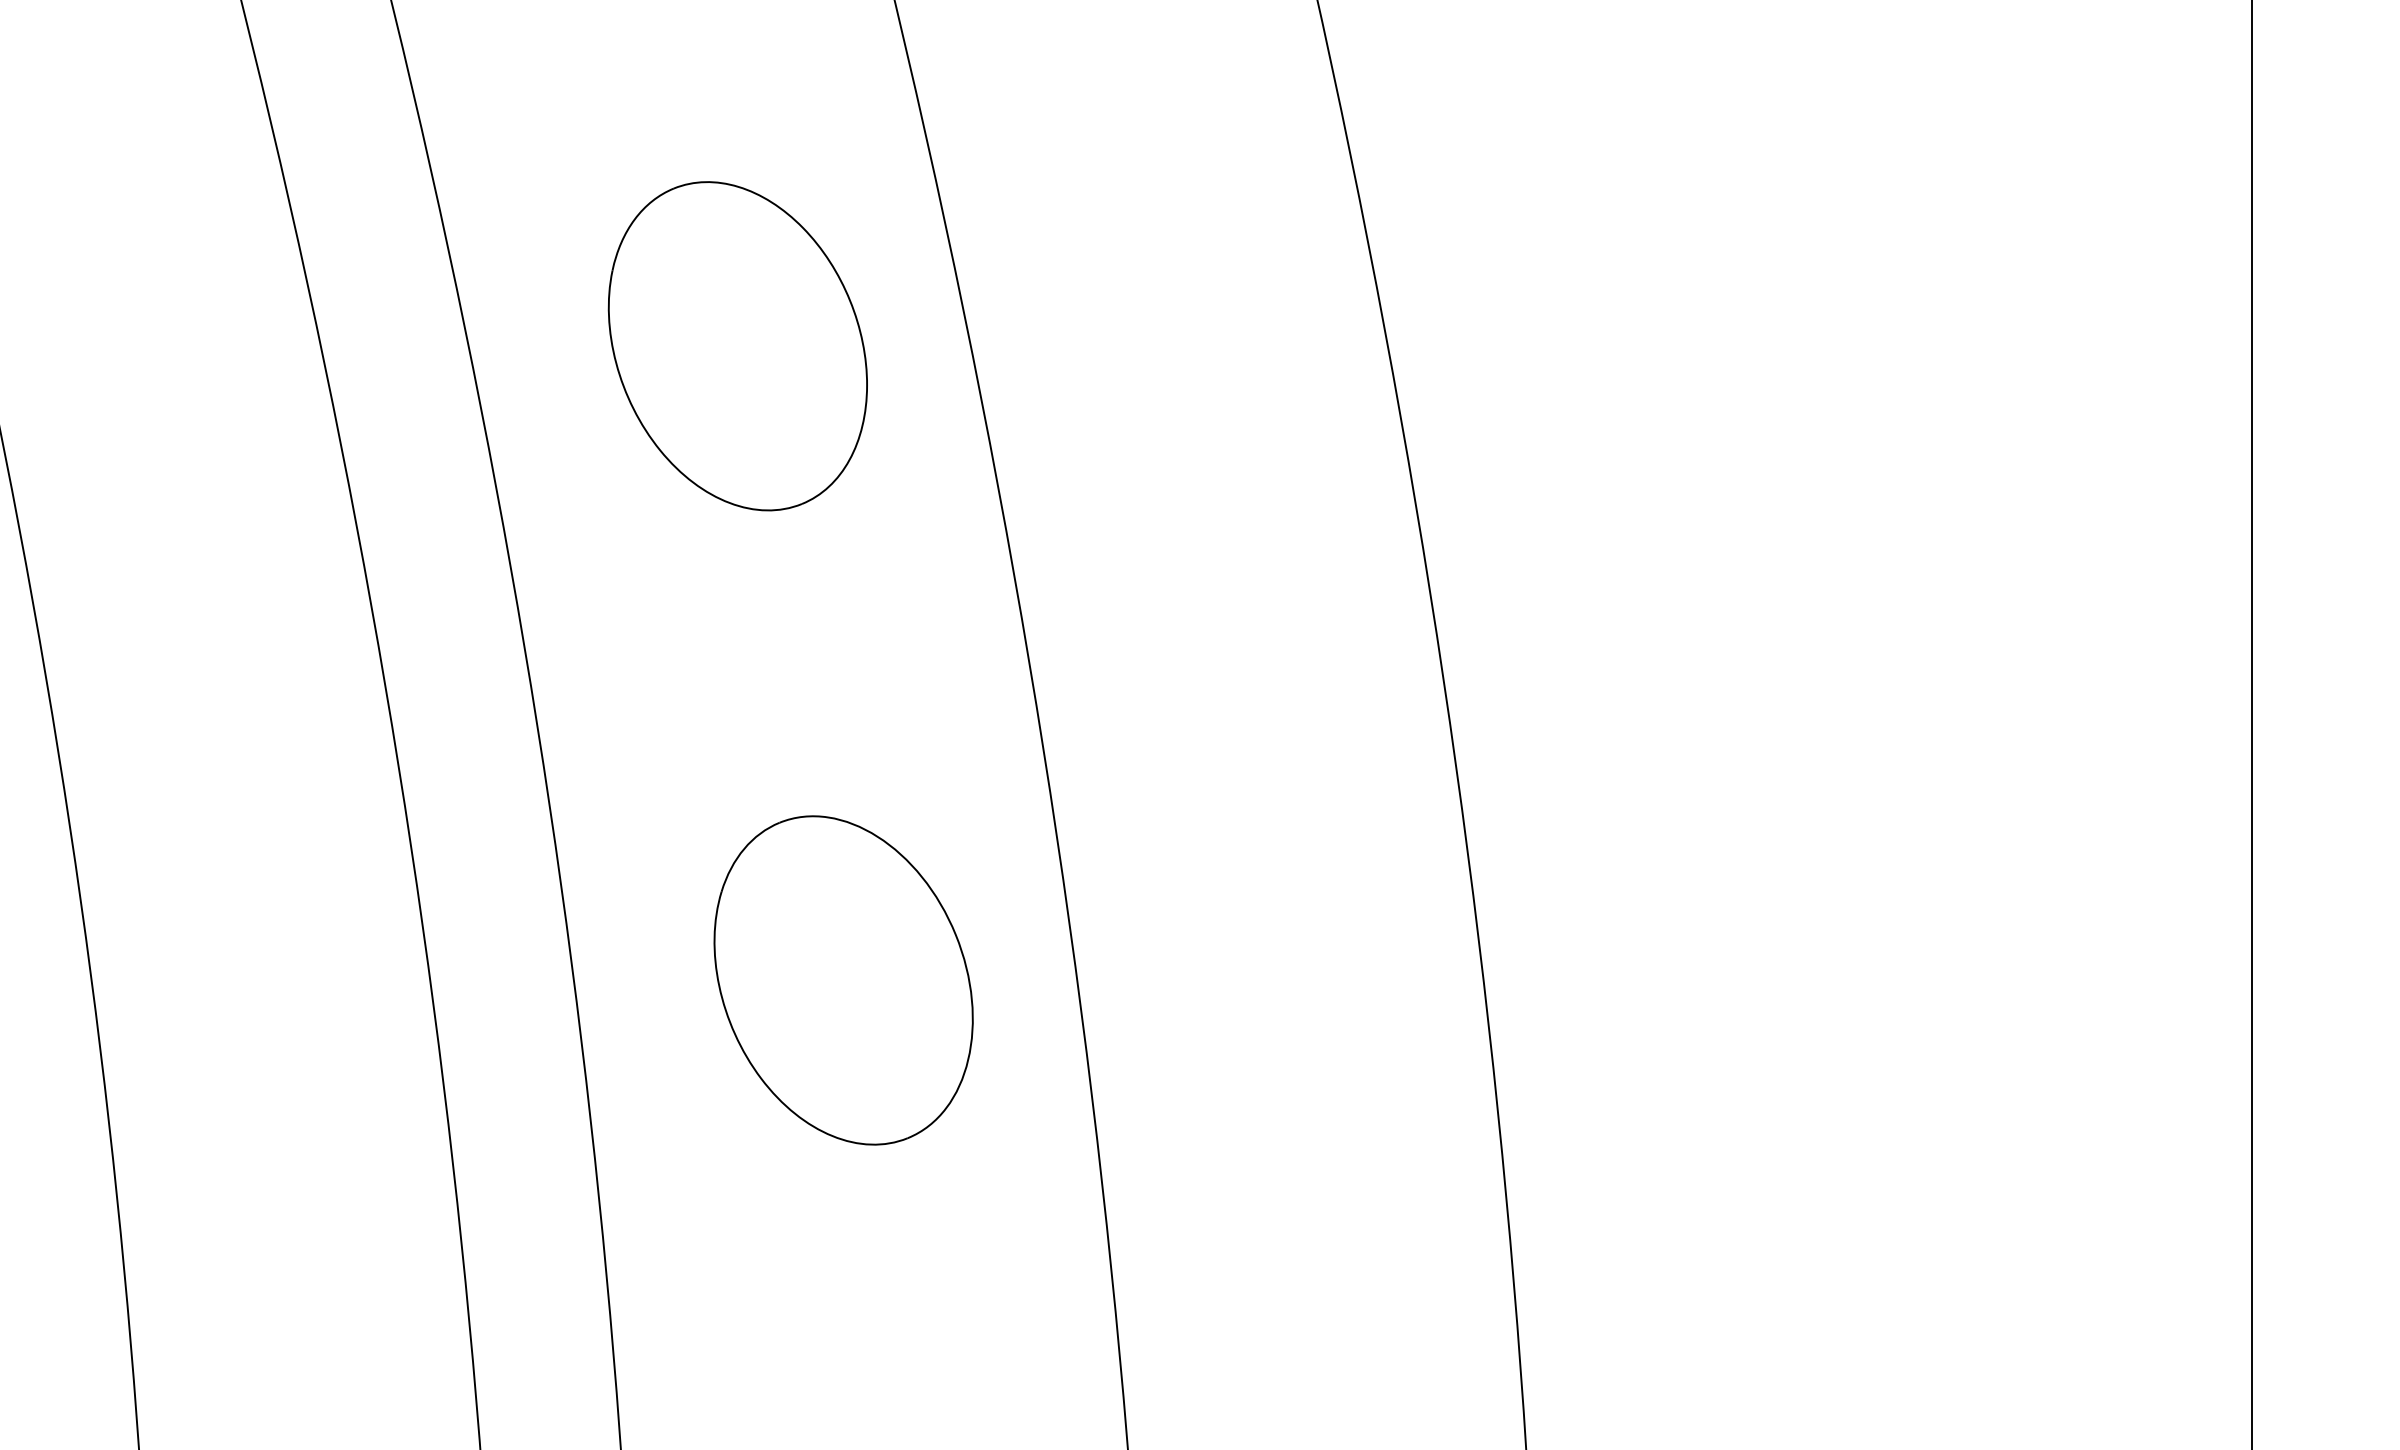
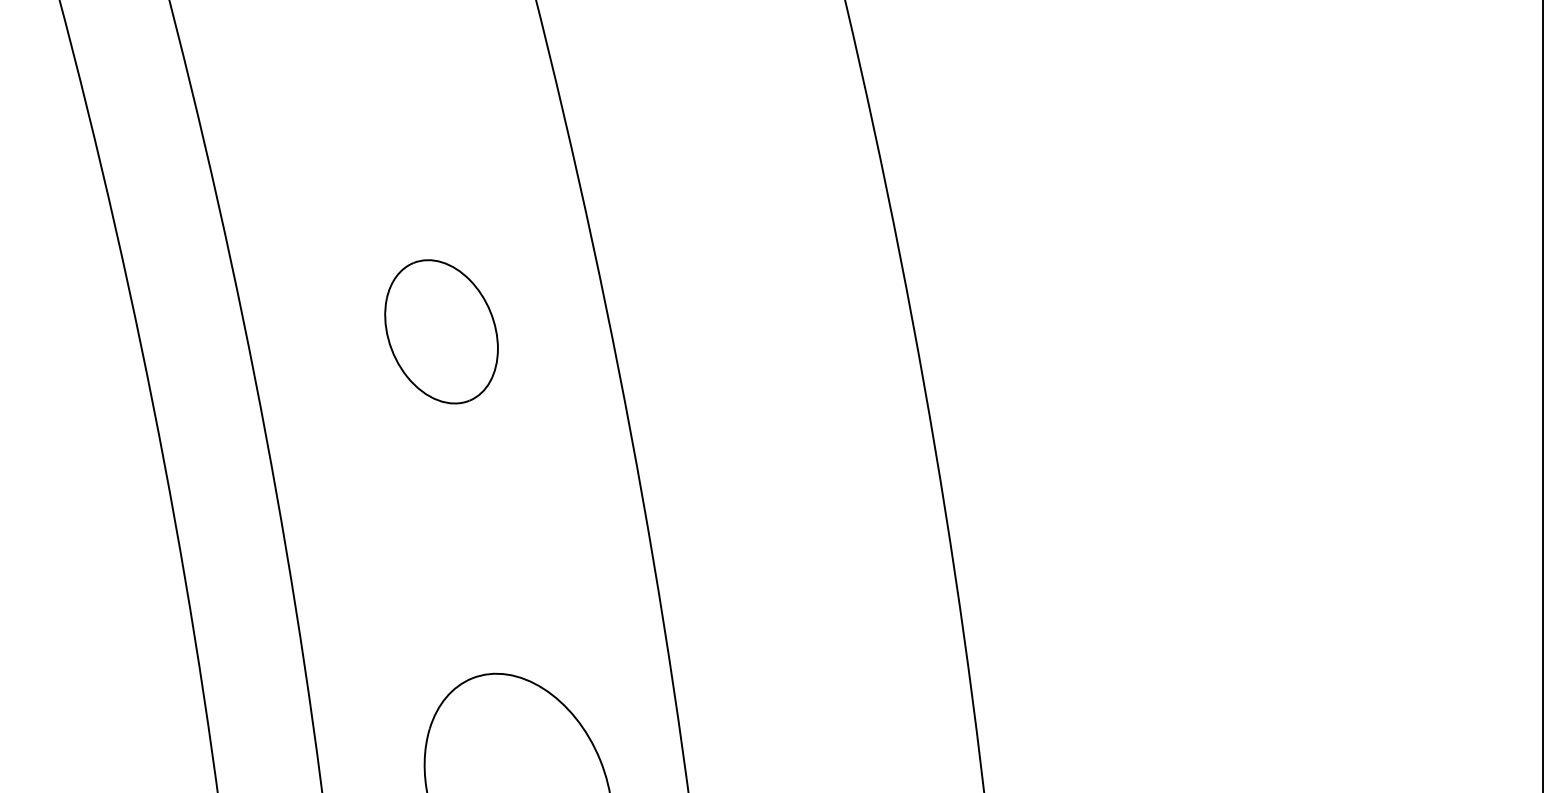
part: (737, 346) -> (441, 331), size x0.6

